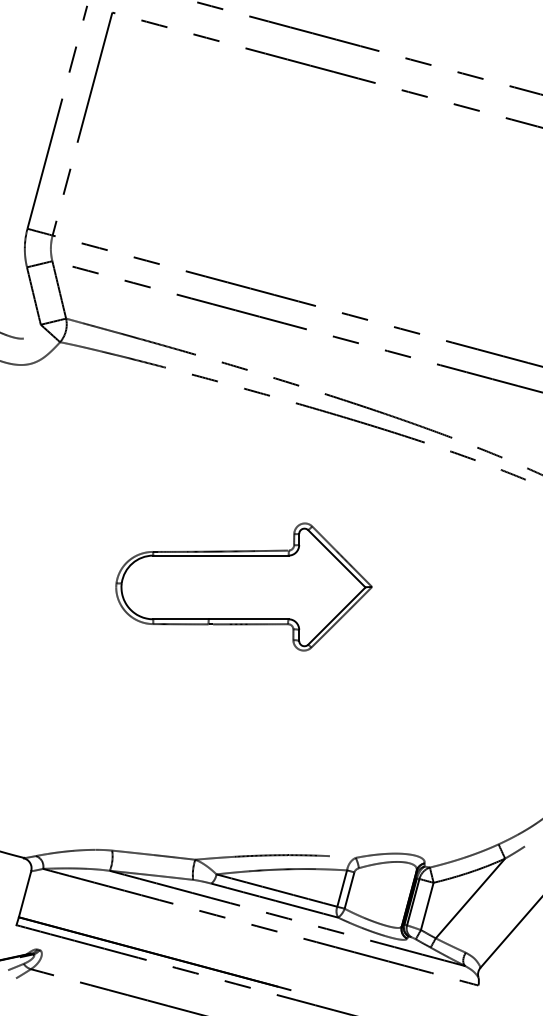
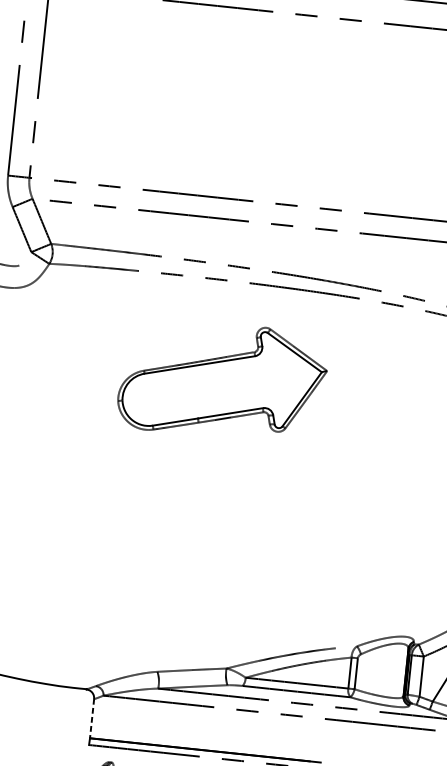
part: (243, 586) -> (222, 387), moved
line: (25, 894) -> (92, 718), solid -> dashed

